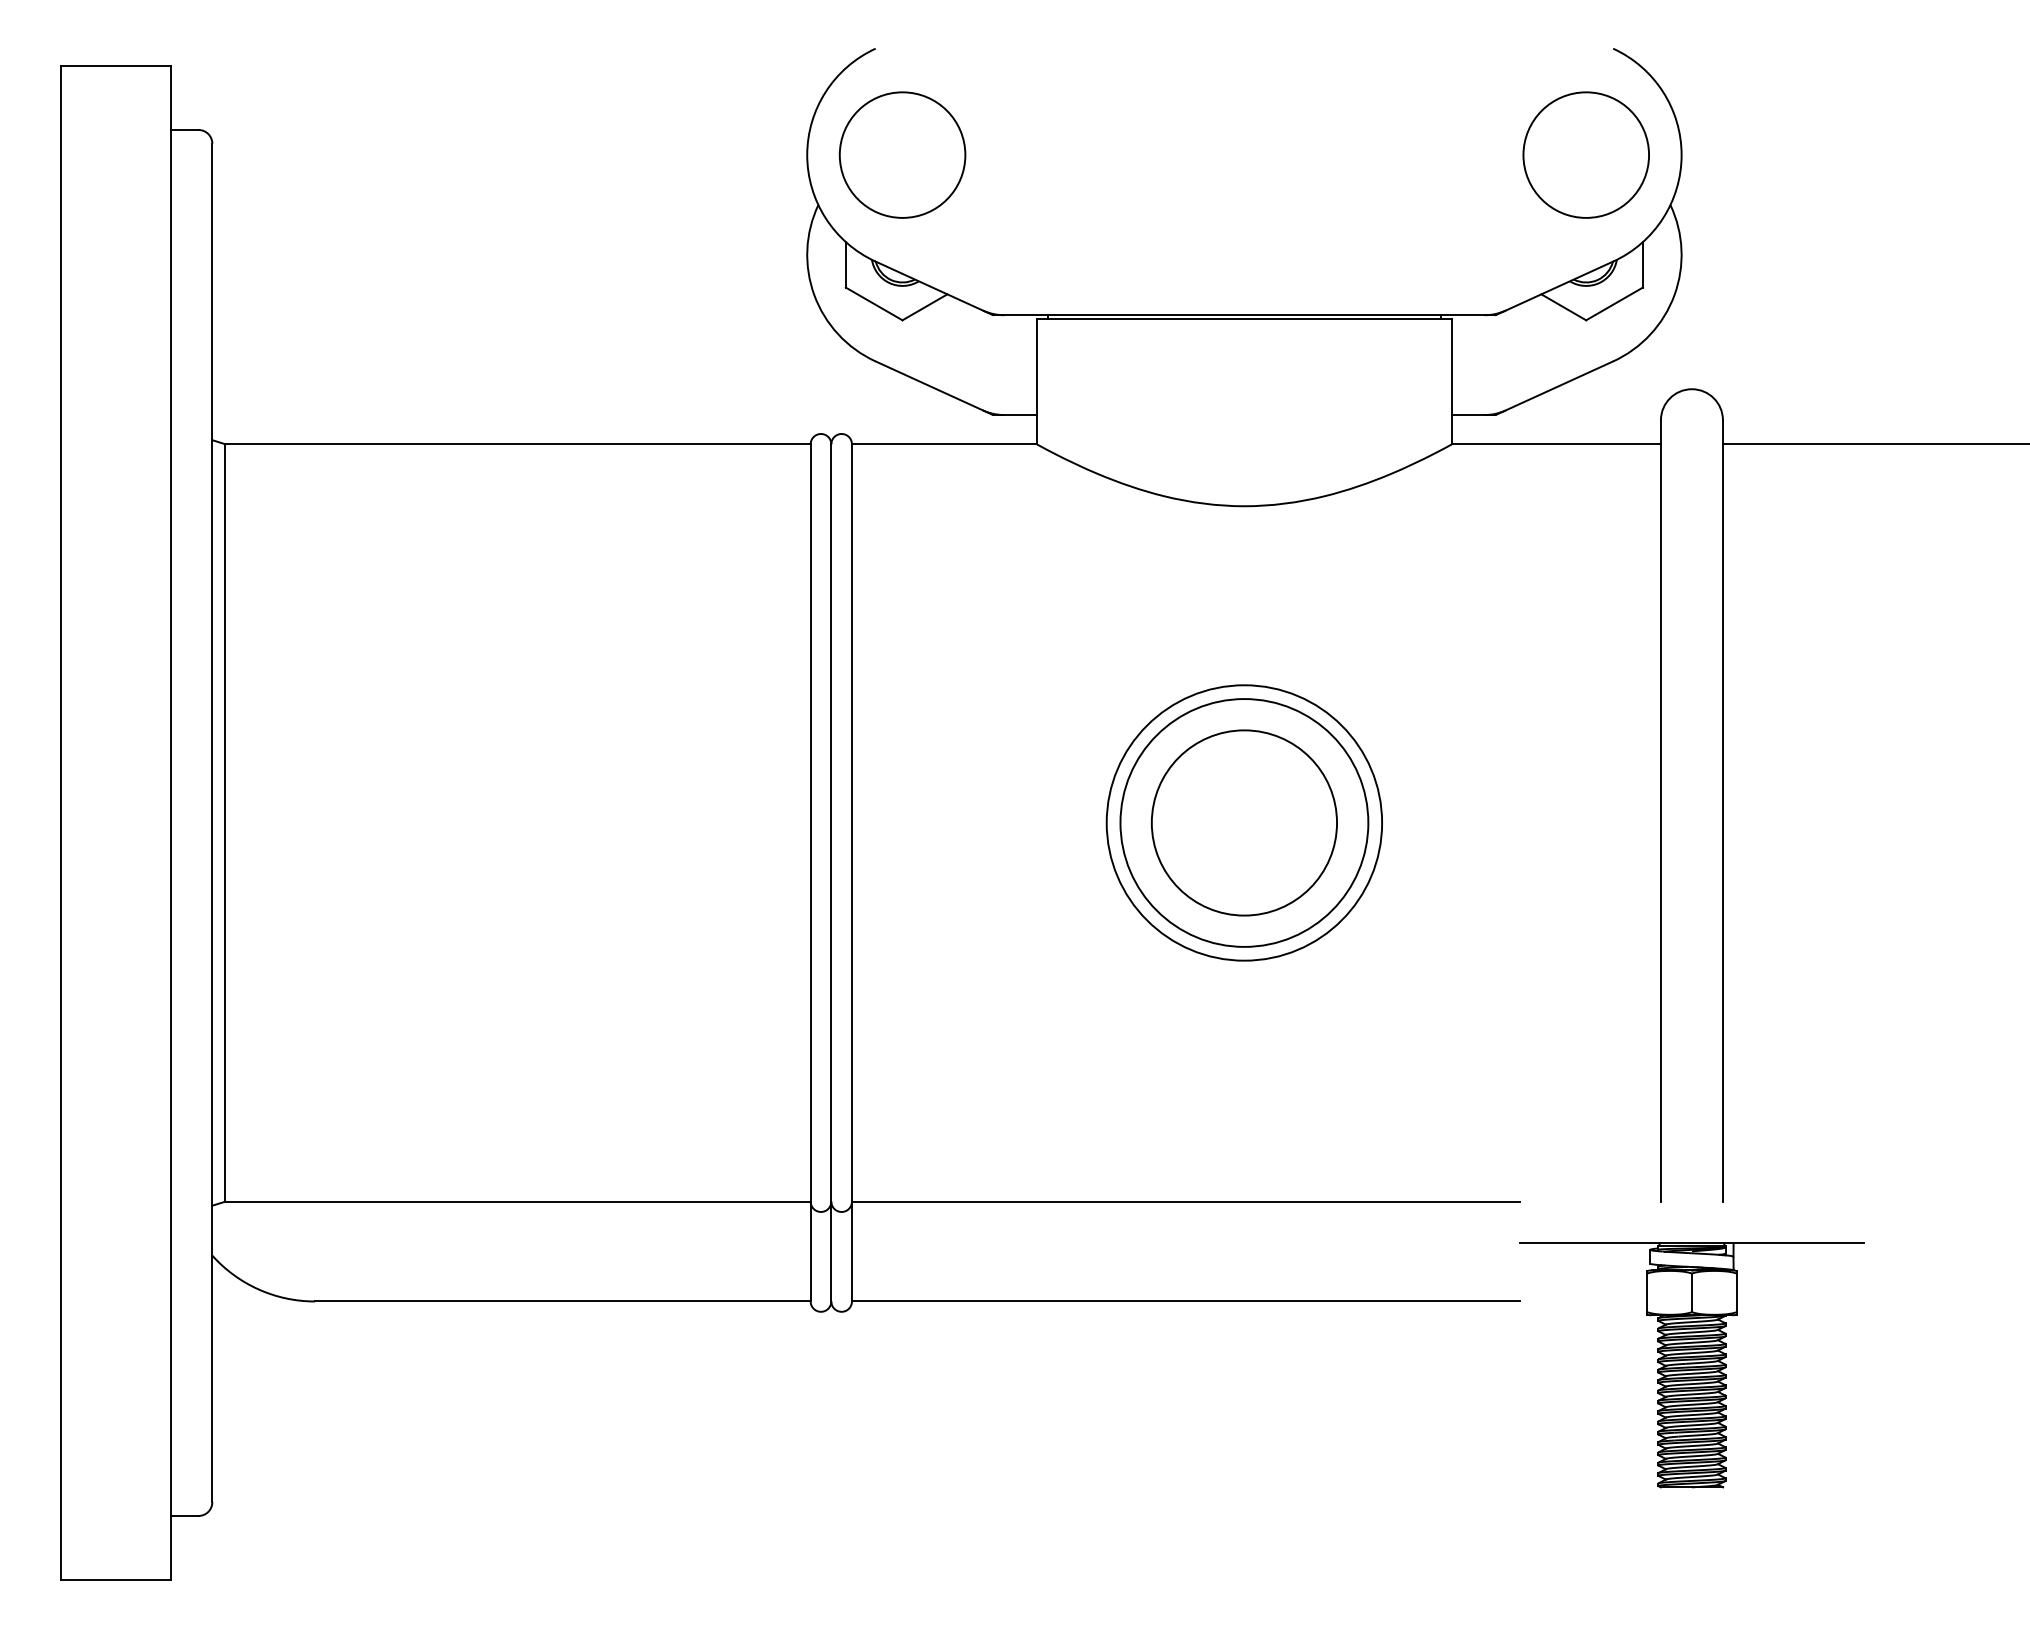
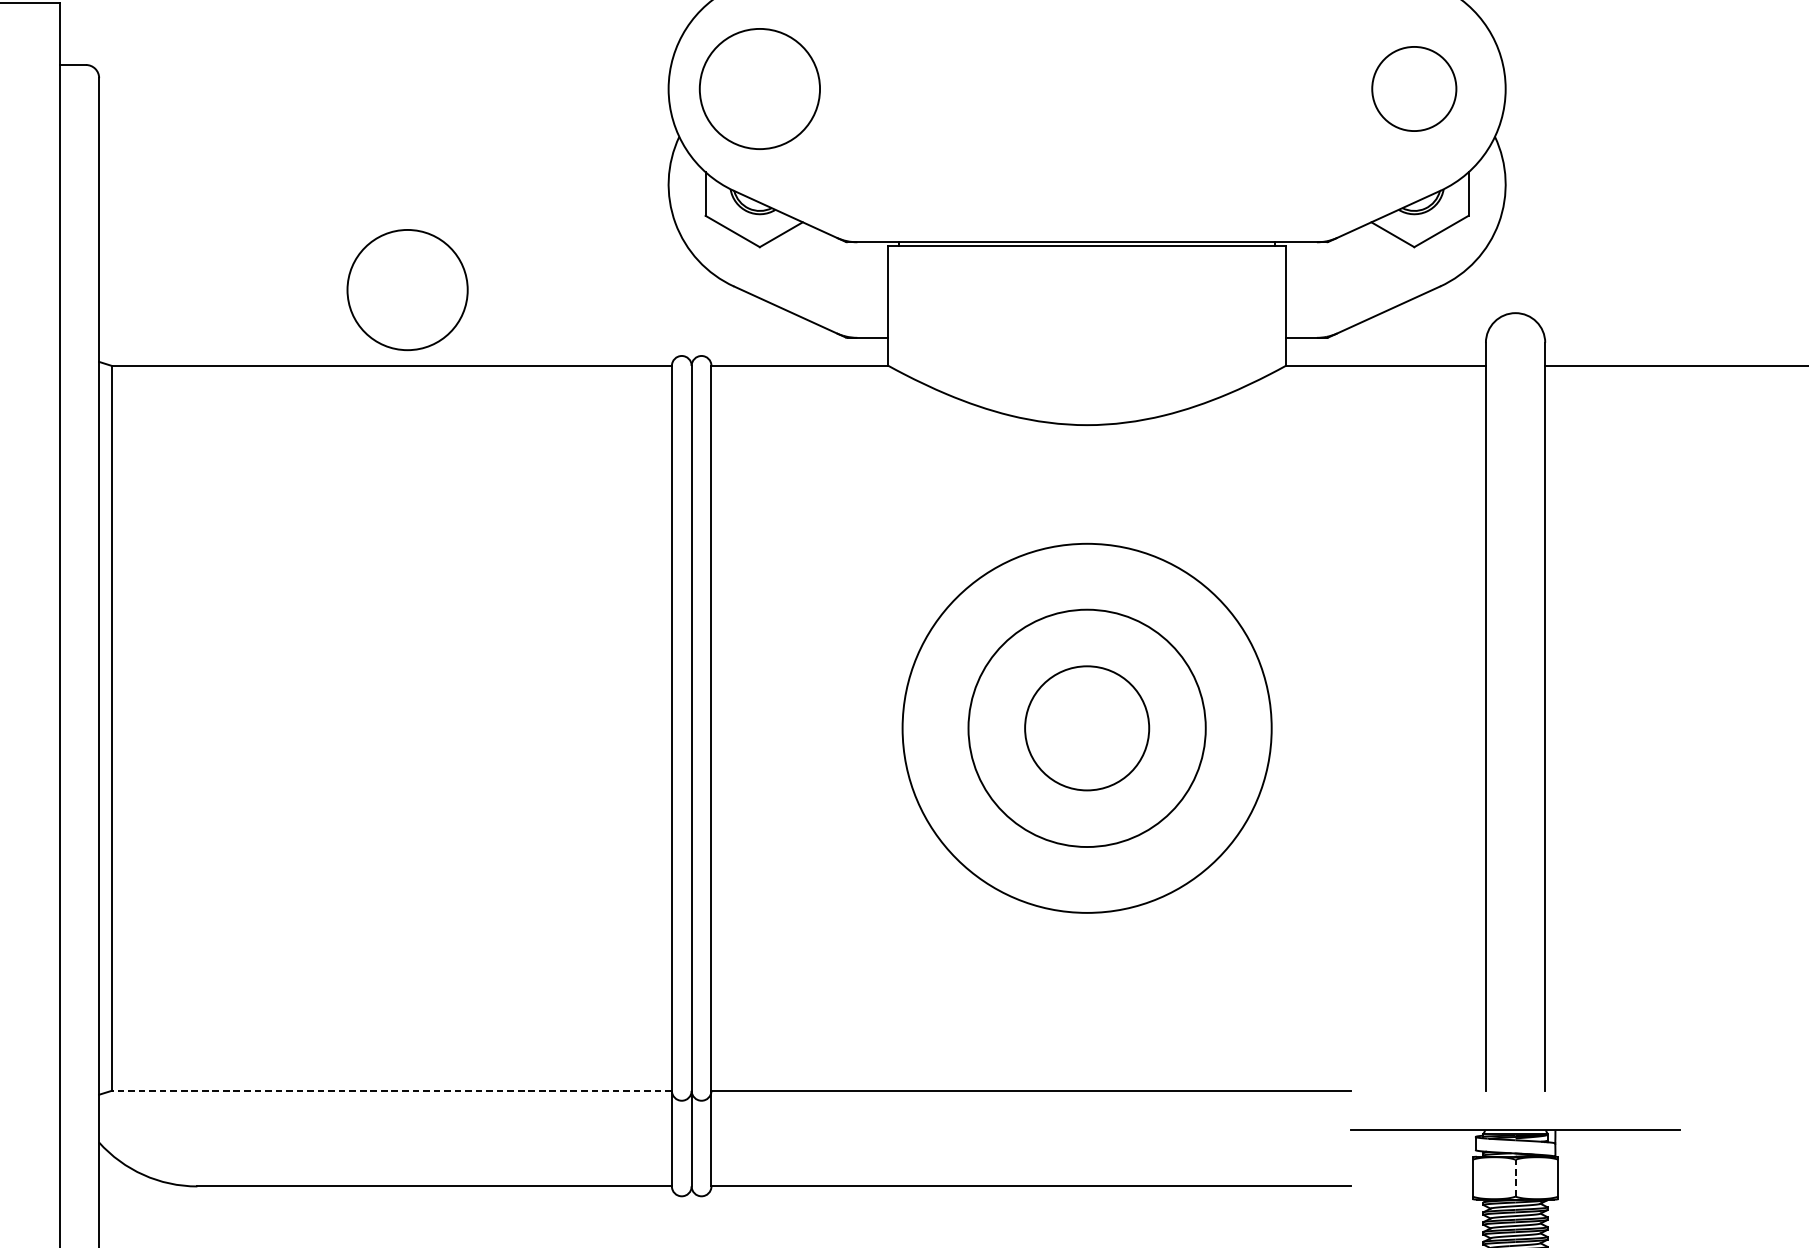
circle: (1585, 154) -> (1413, 88), size x0.7
circle: (534, 364) -> (407, 289), added
circle: (1244, 822) -> (1087, 727), size x0.7
circle: (1244, 822) -> (1087, 727), size x1.4
line: (518, 1201) -> (392, 1090), solid -> dashed
line: (1691, 1292) -> (1515, 1177), solid -> dashed

